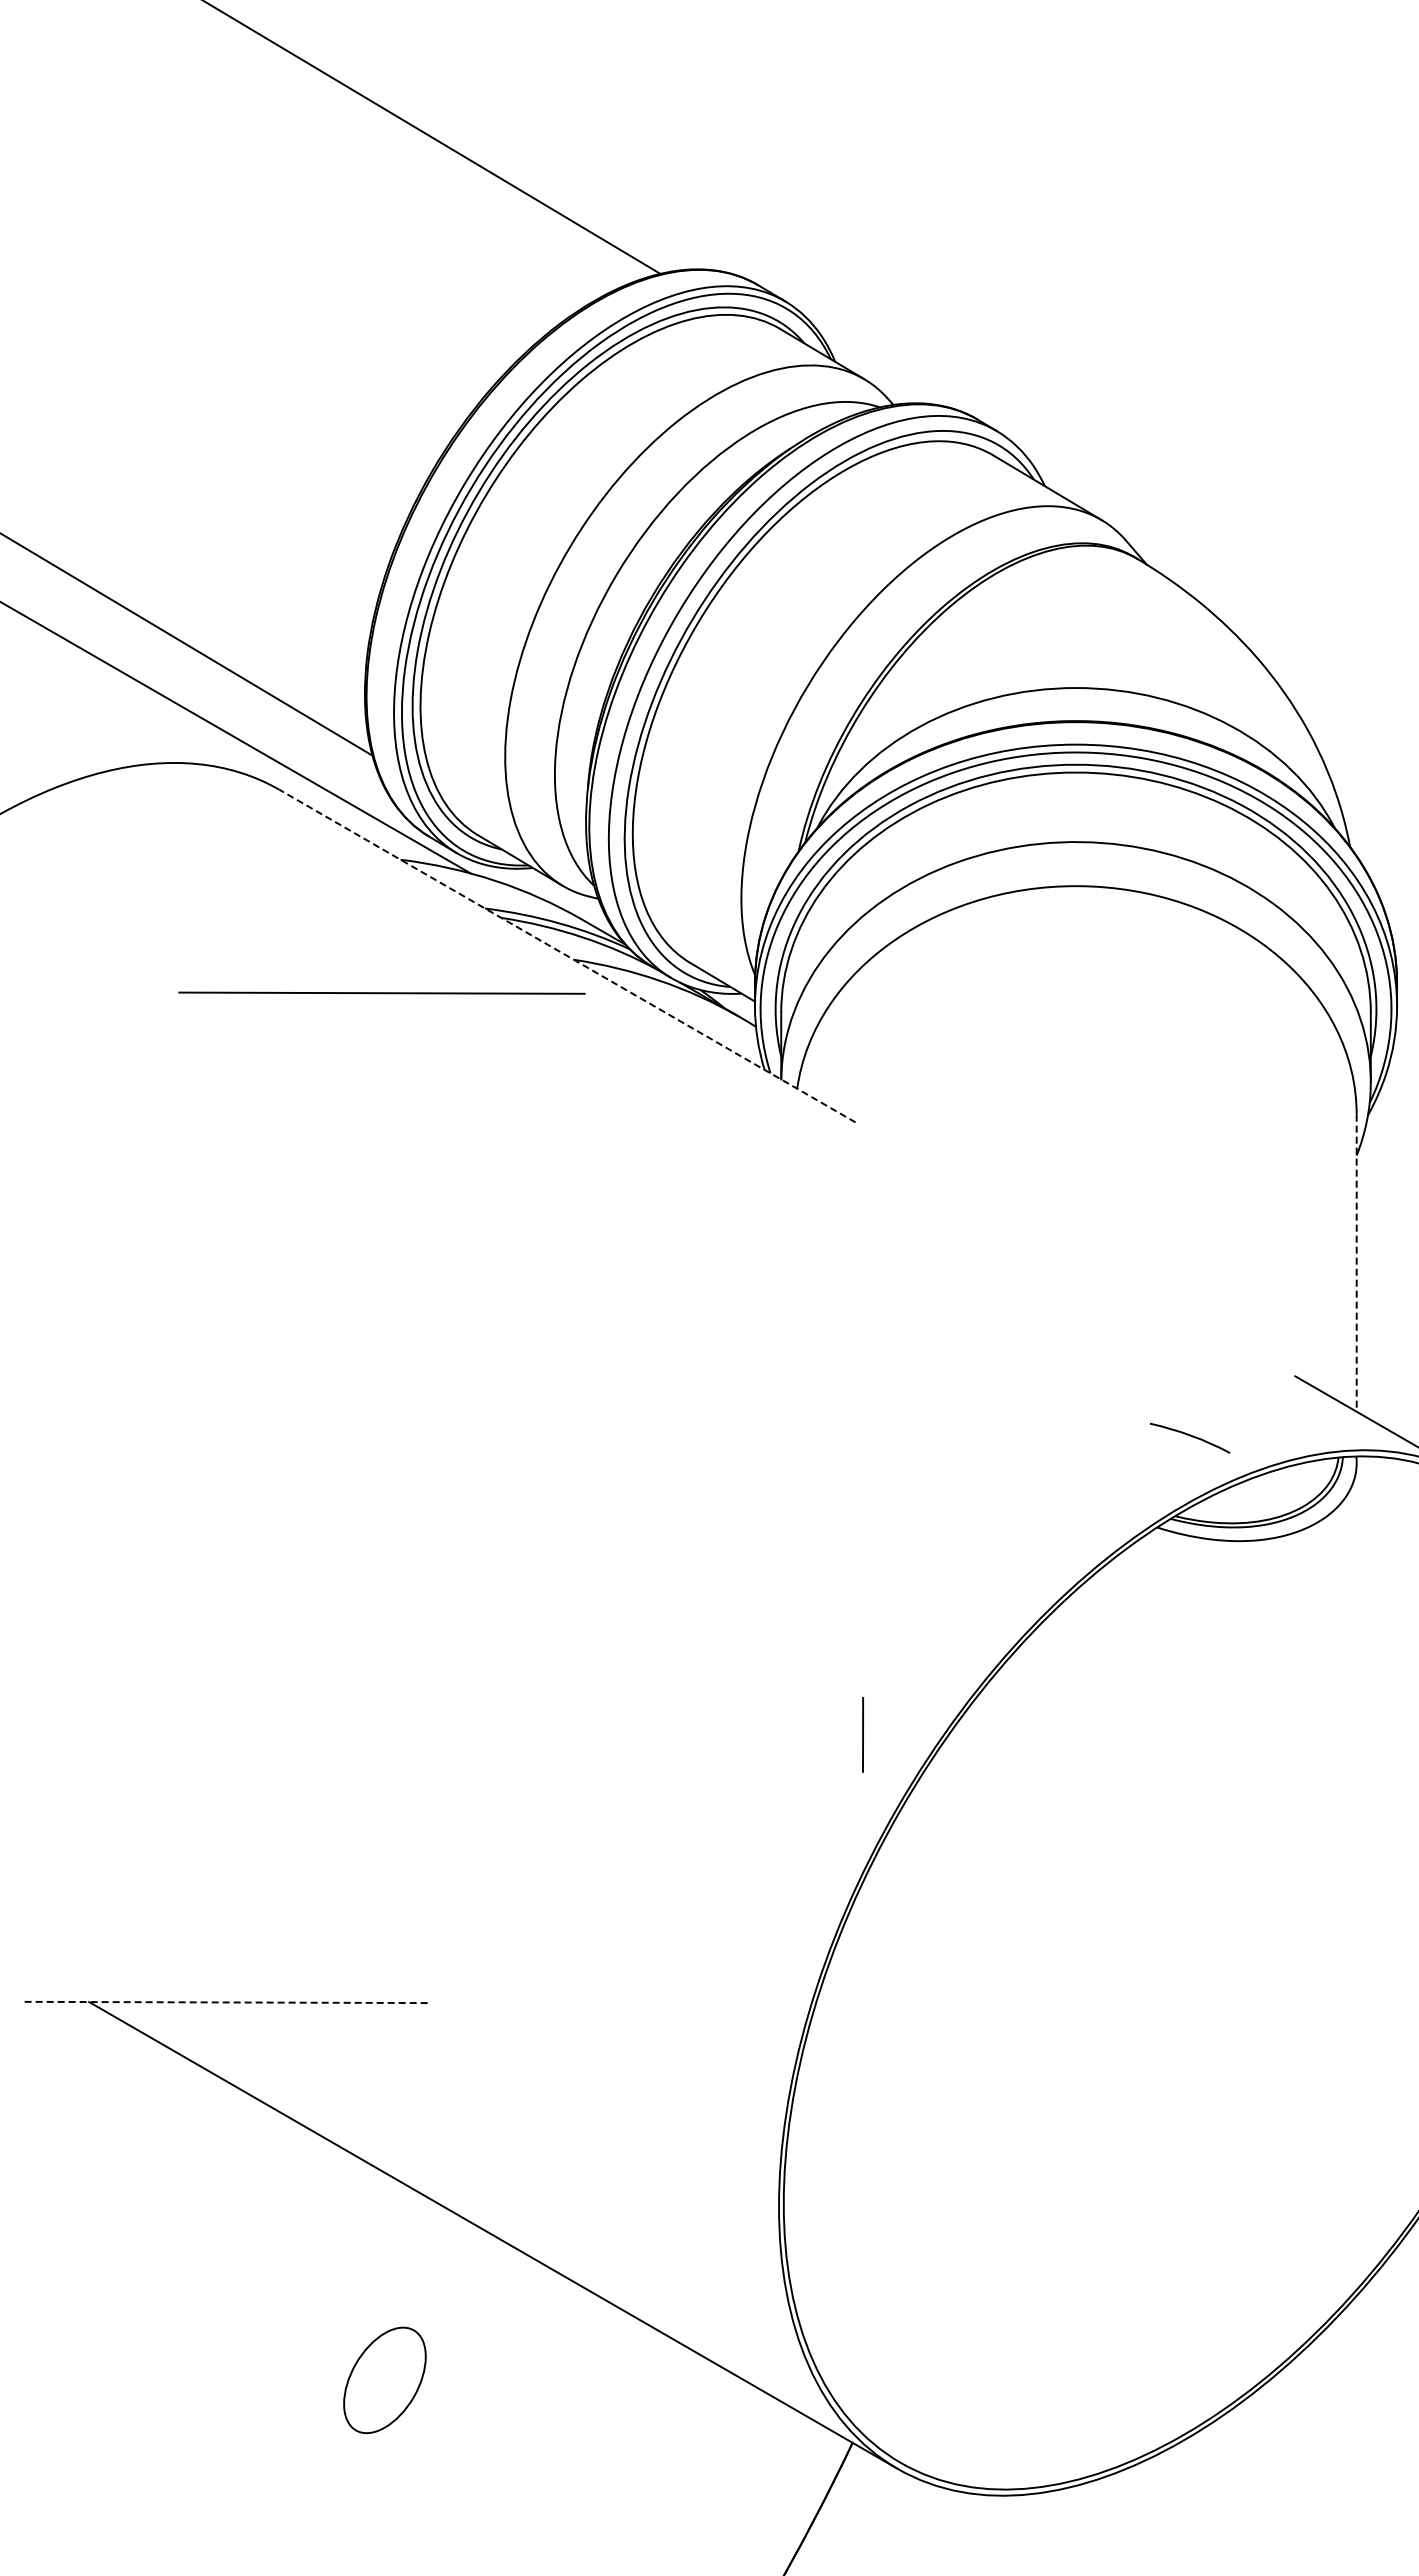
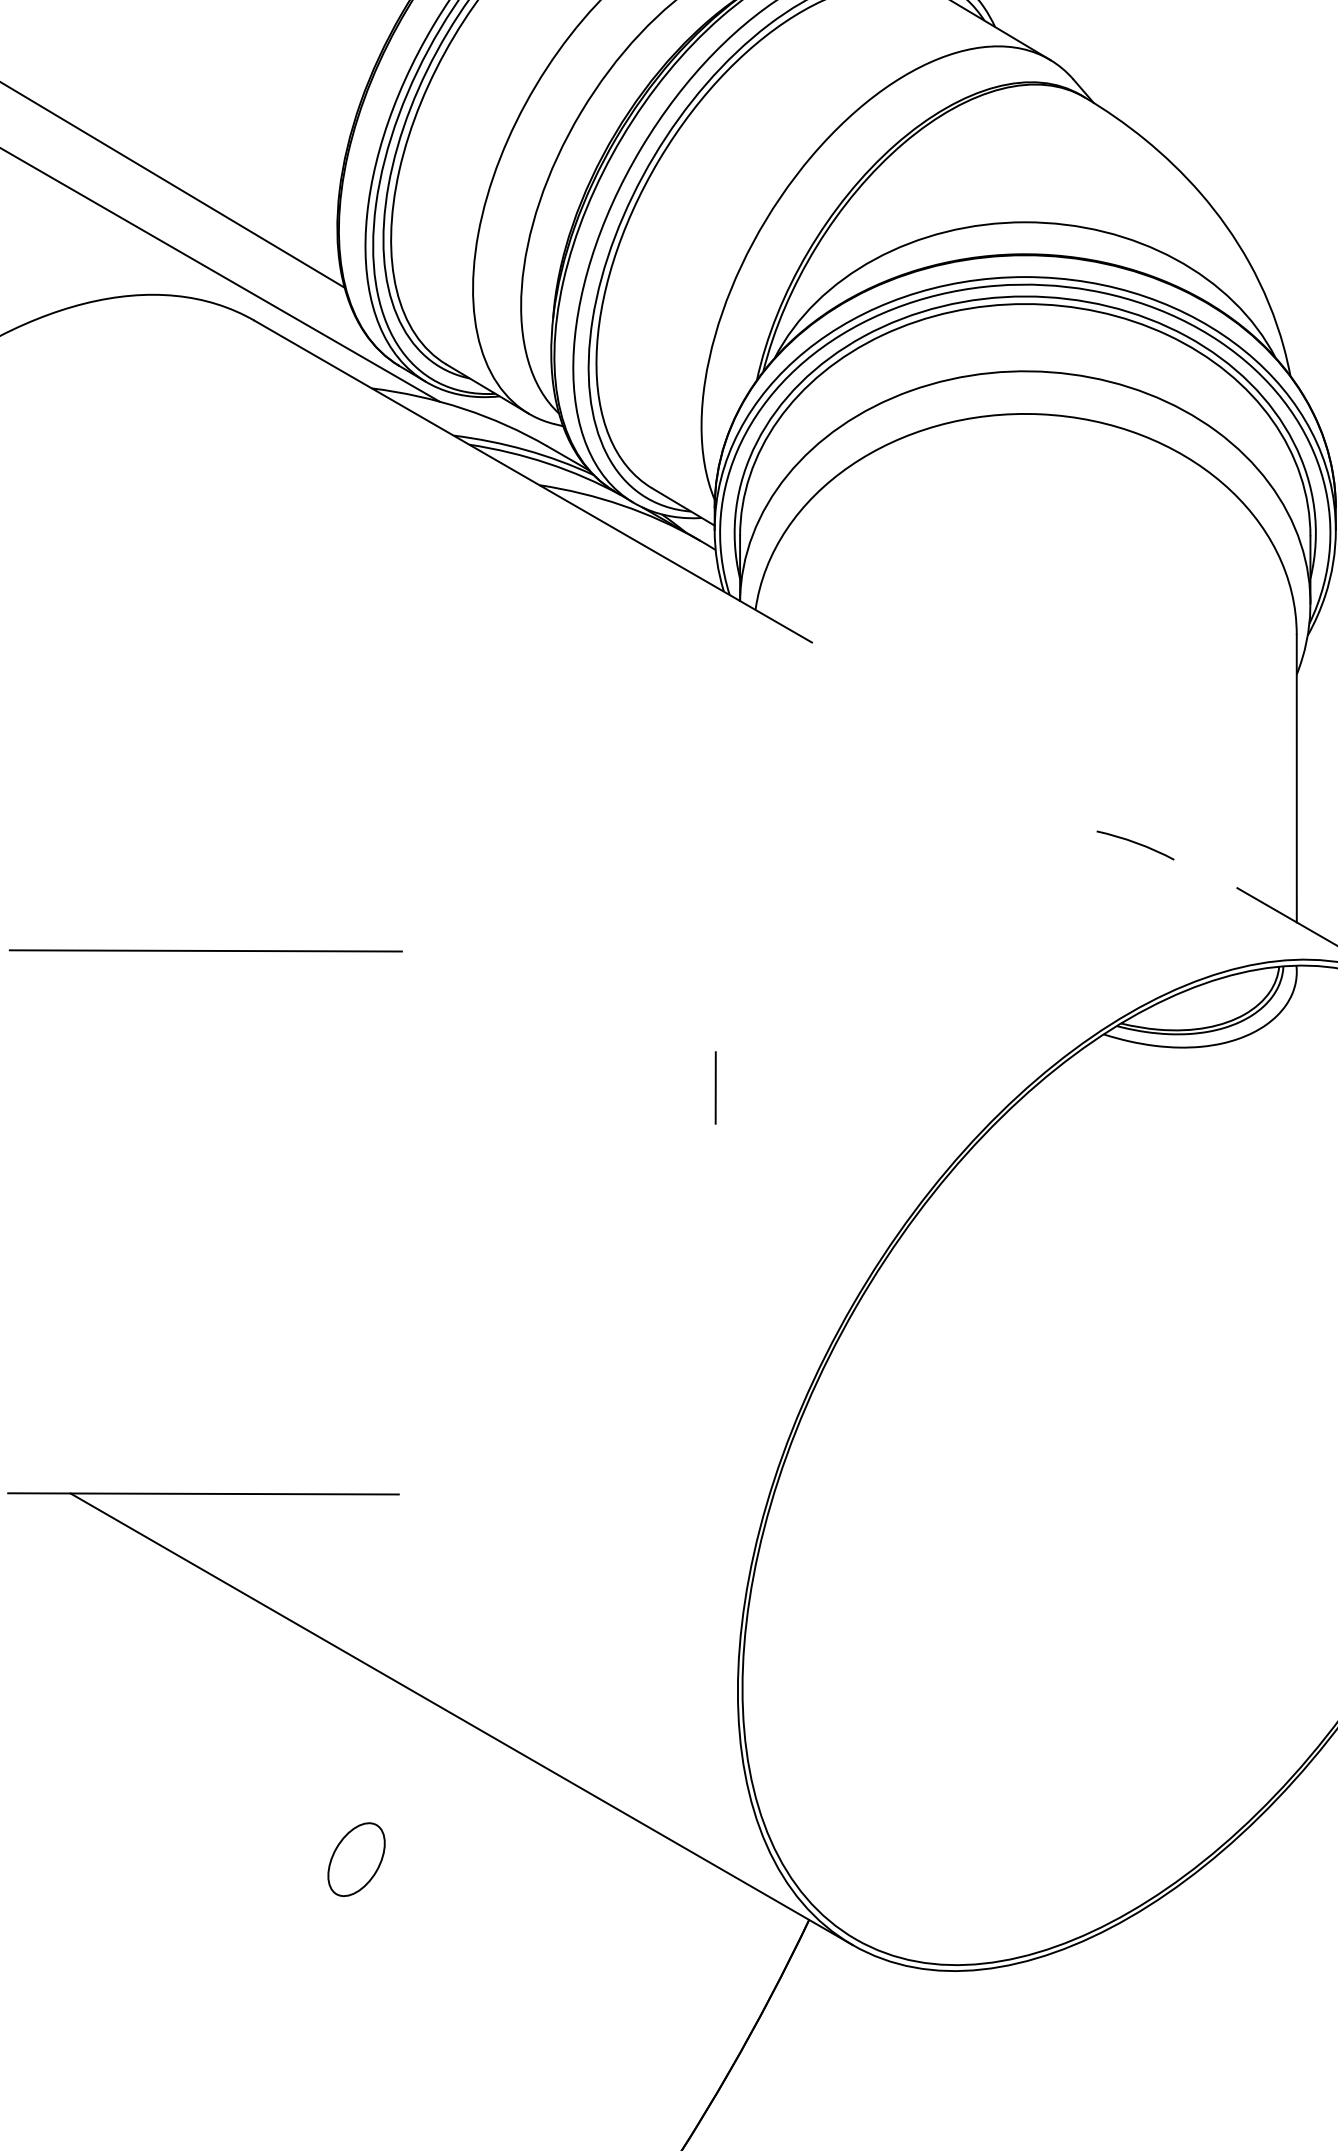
line: (567, 956) -> (533, 482), dashed -> solid
line: (381, 992) -> (205, 950), moved
line: (1356, 1263) -> (1296, 779), dashed -> solid
curve: (1189, 1436) -> (1135, 843), moved
line: (862, 1734) -> (715, 1087), moved
line: (226, 2002) -> (203, 1493), dashed -> solid
part: (384, 2380) -> (356, 1859), size x0.71

